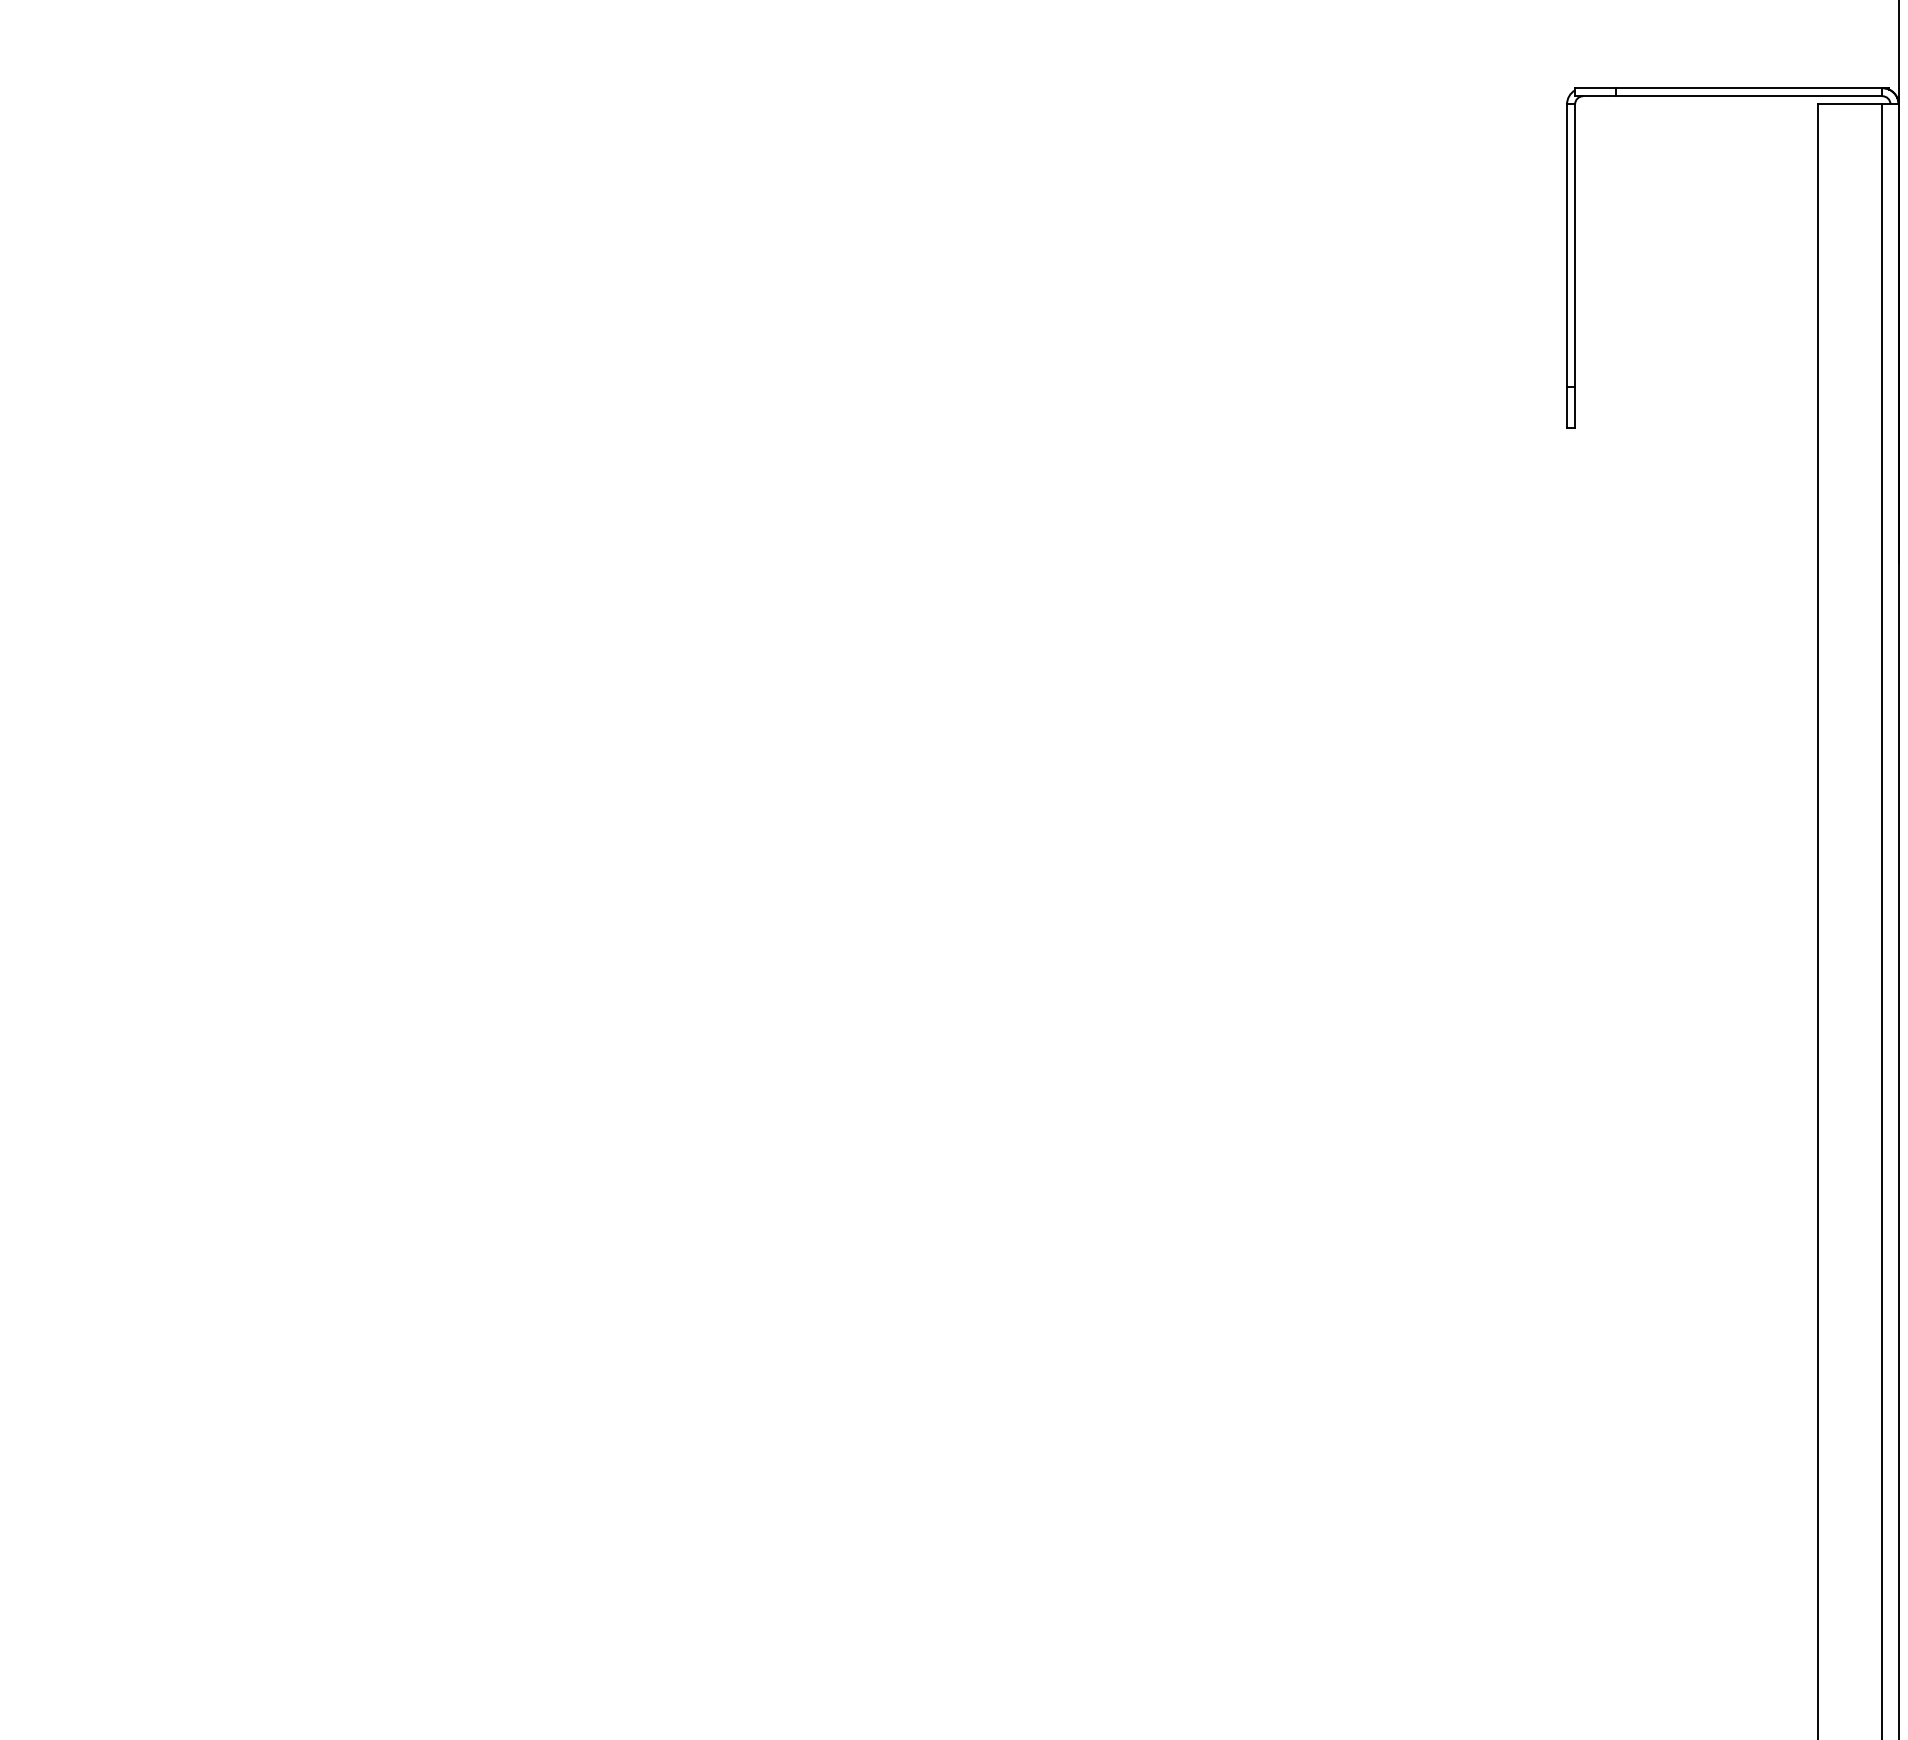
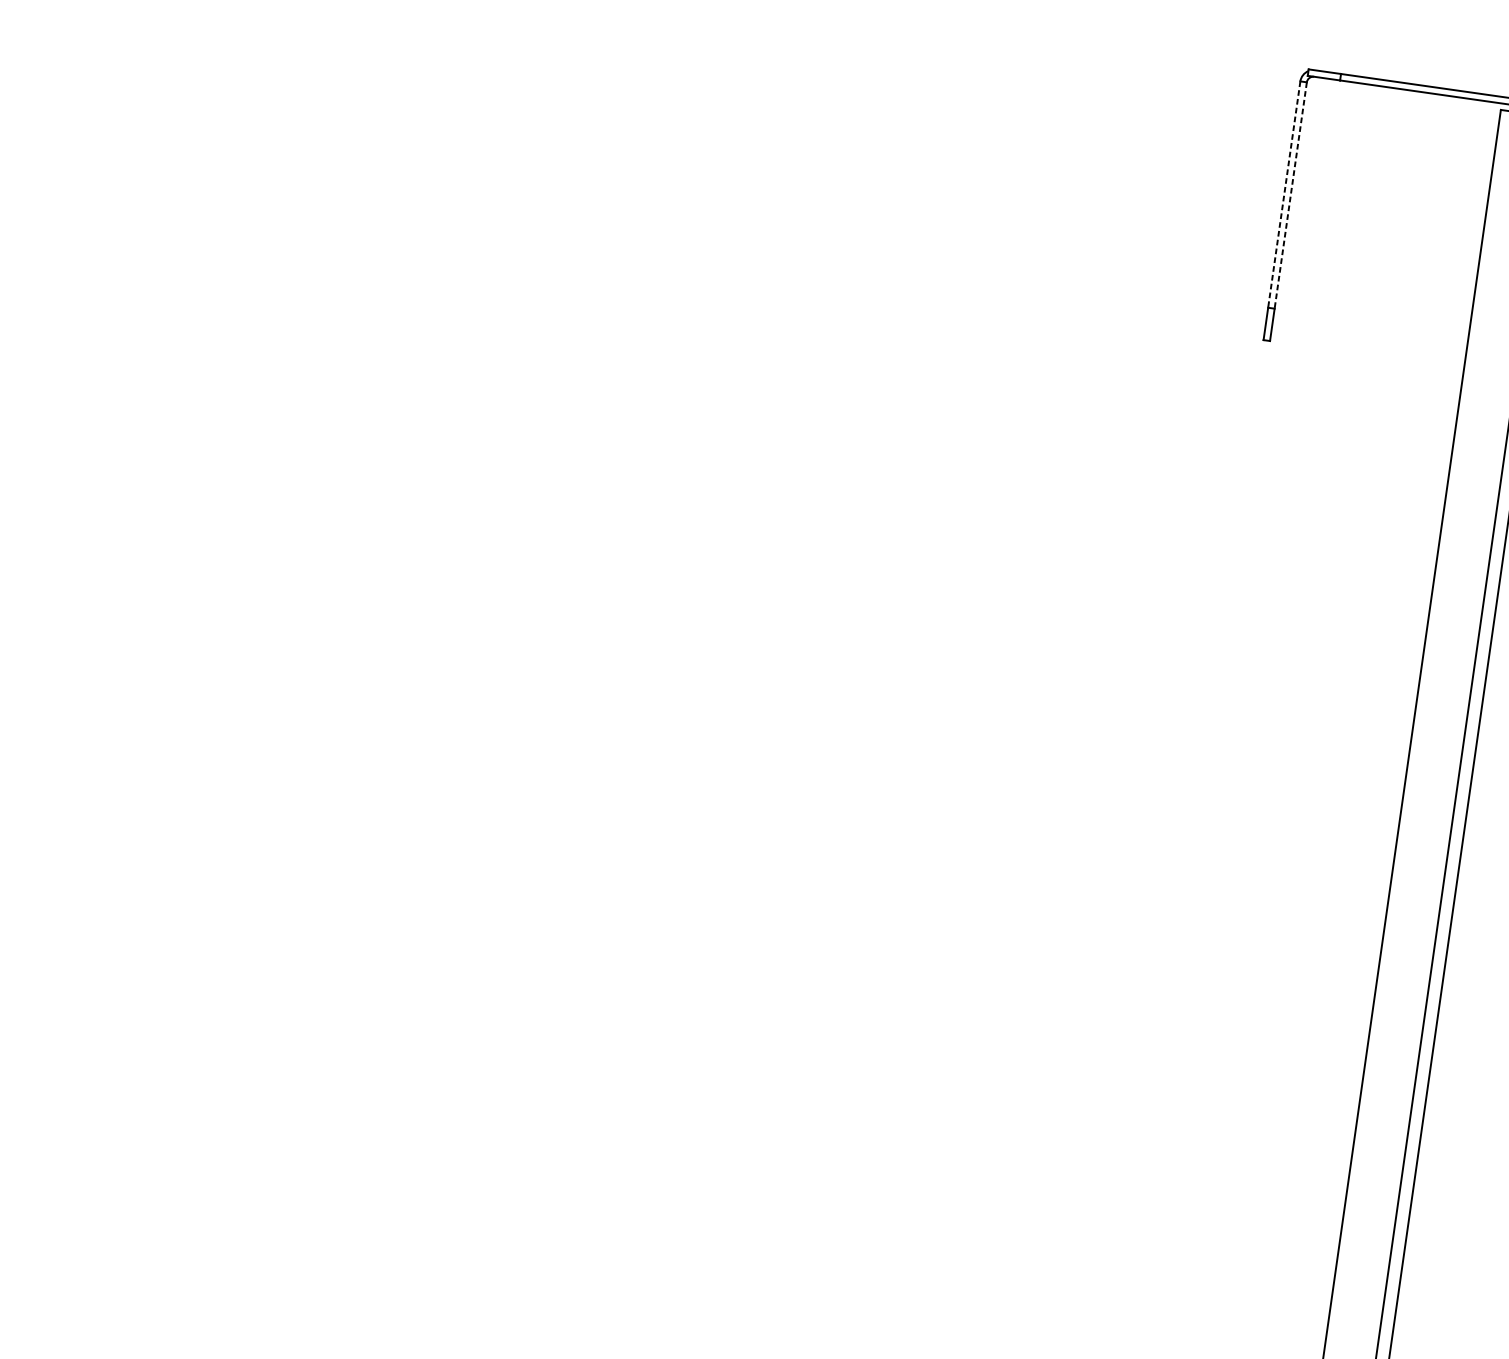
line: (1567, 245) -> (1284, 194), solid -> dashed
line: (1575, 245) -> (1291, 195), solid -> dashed

